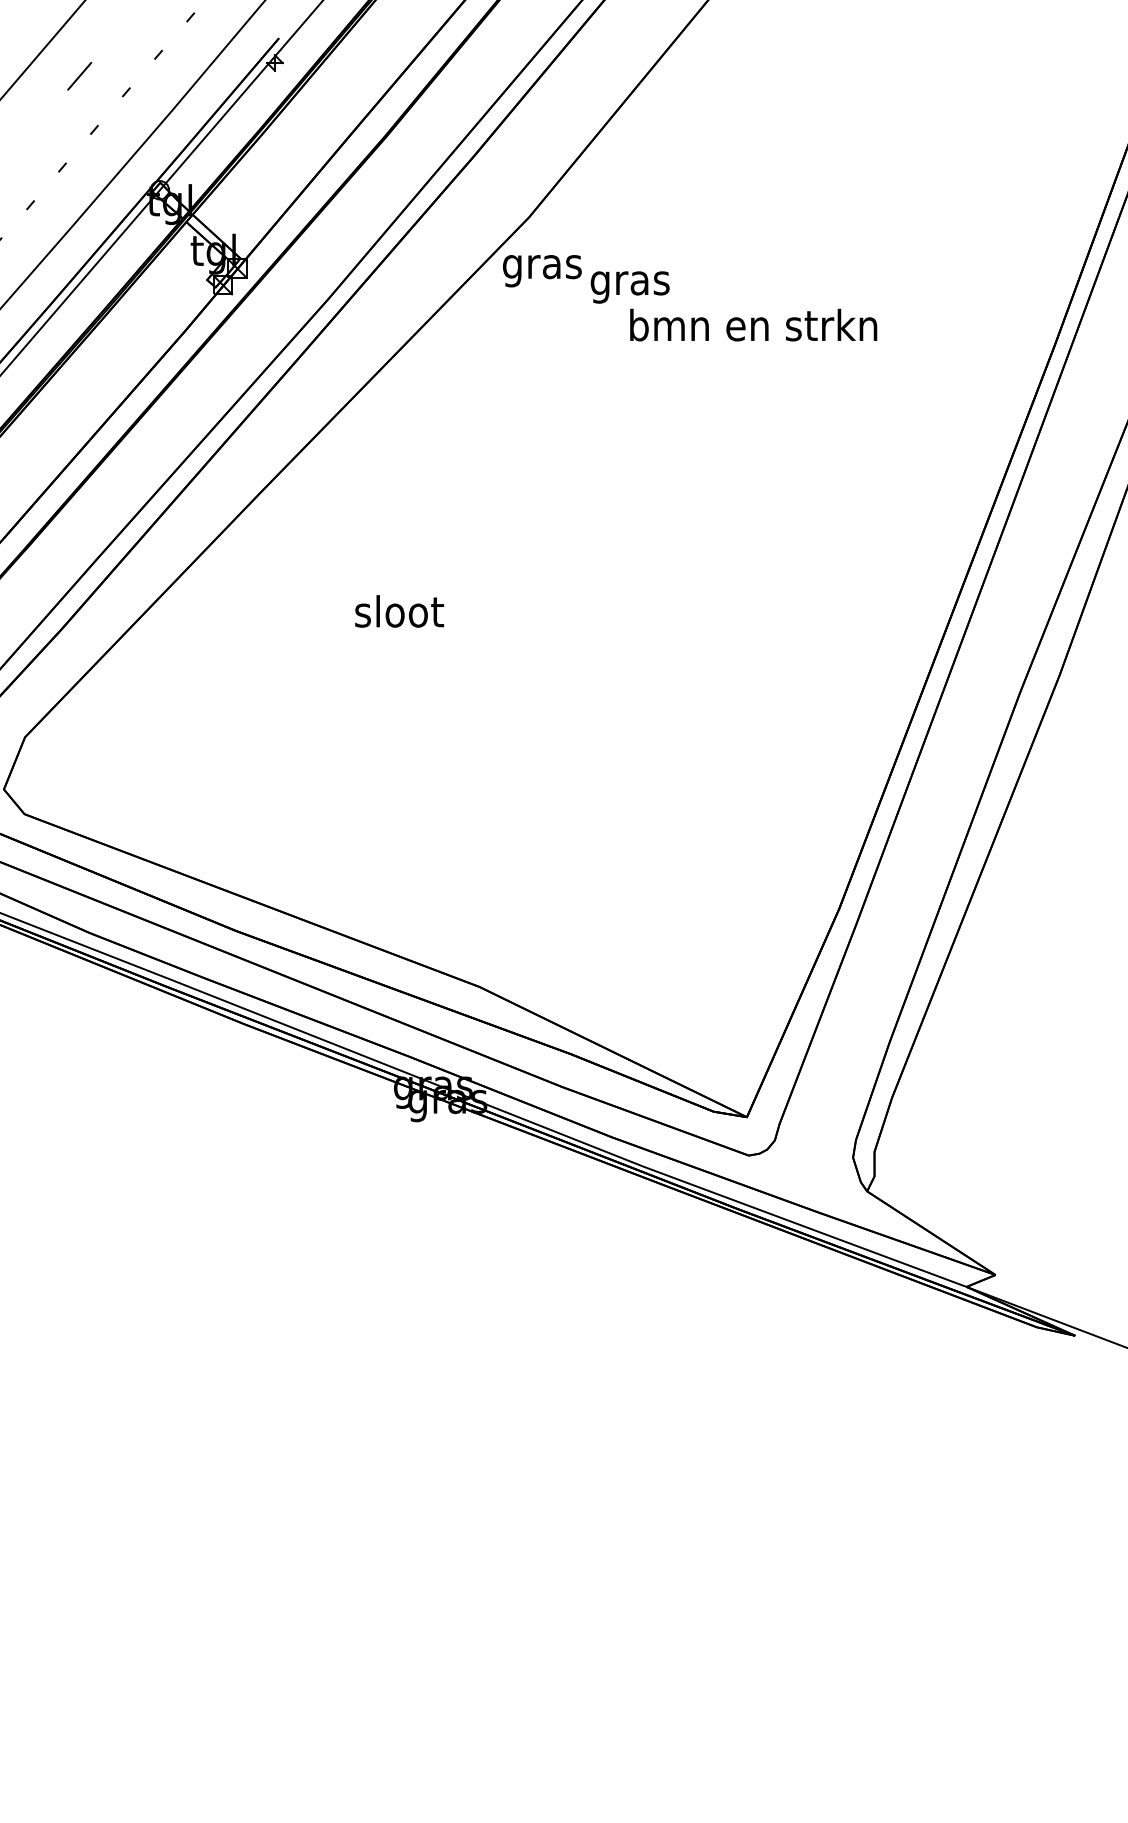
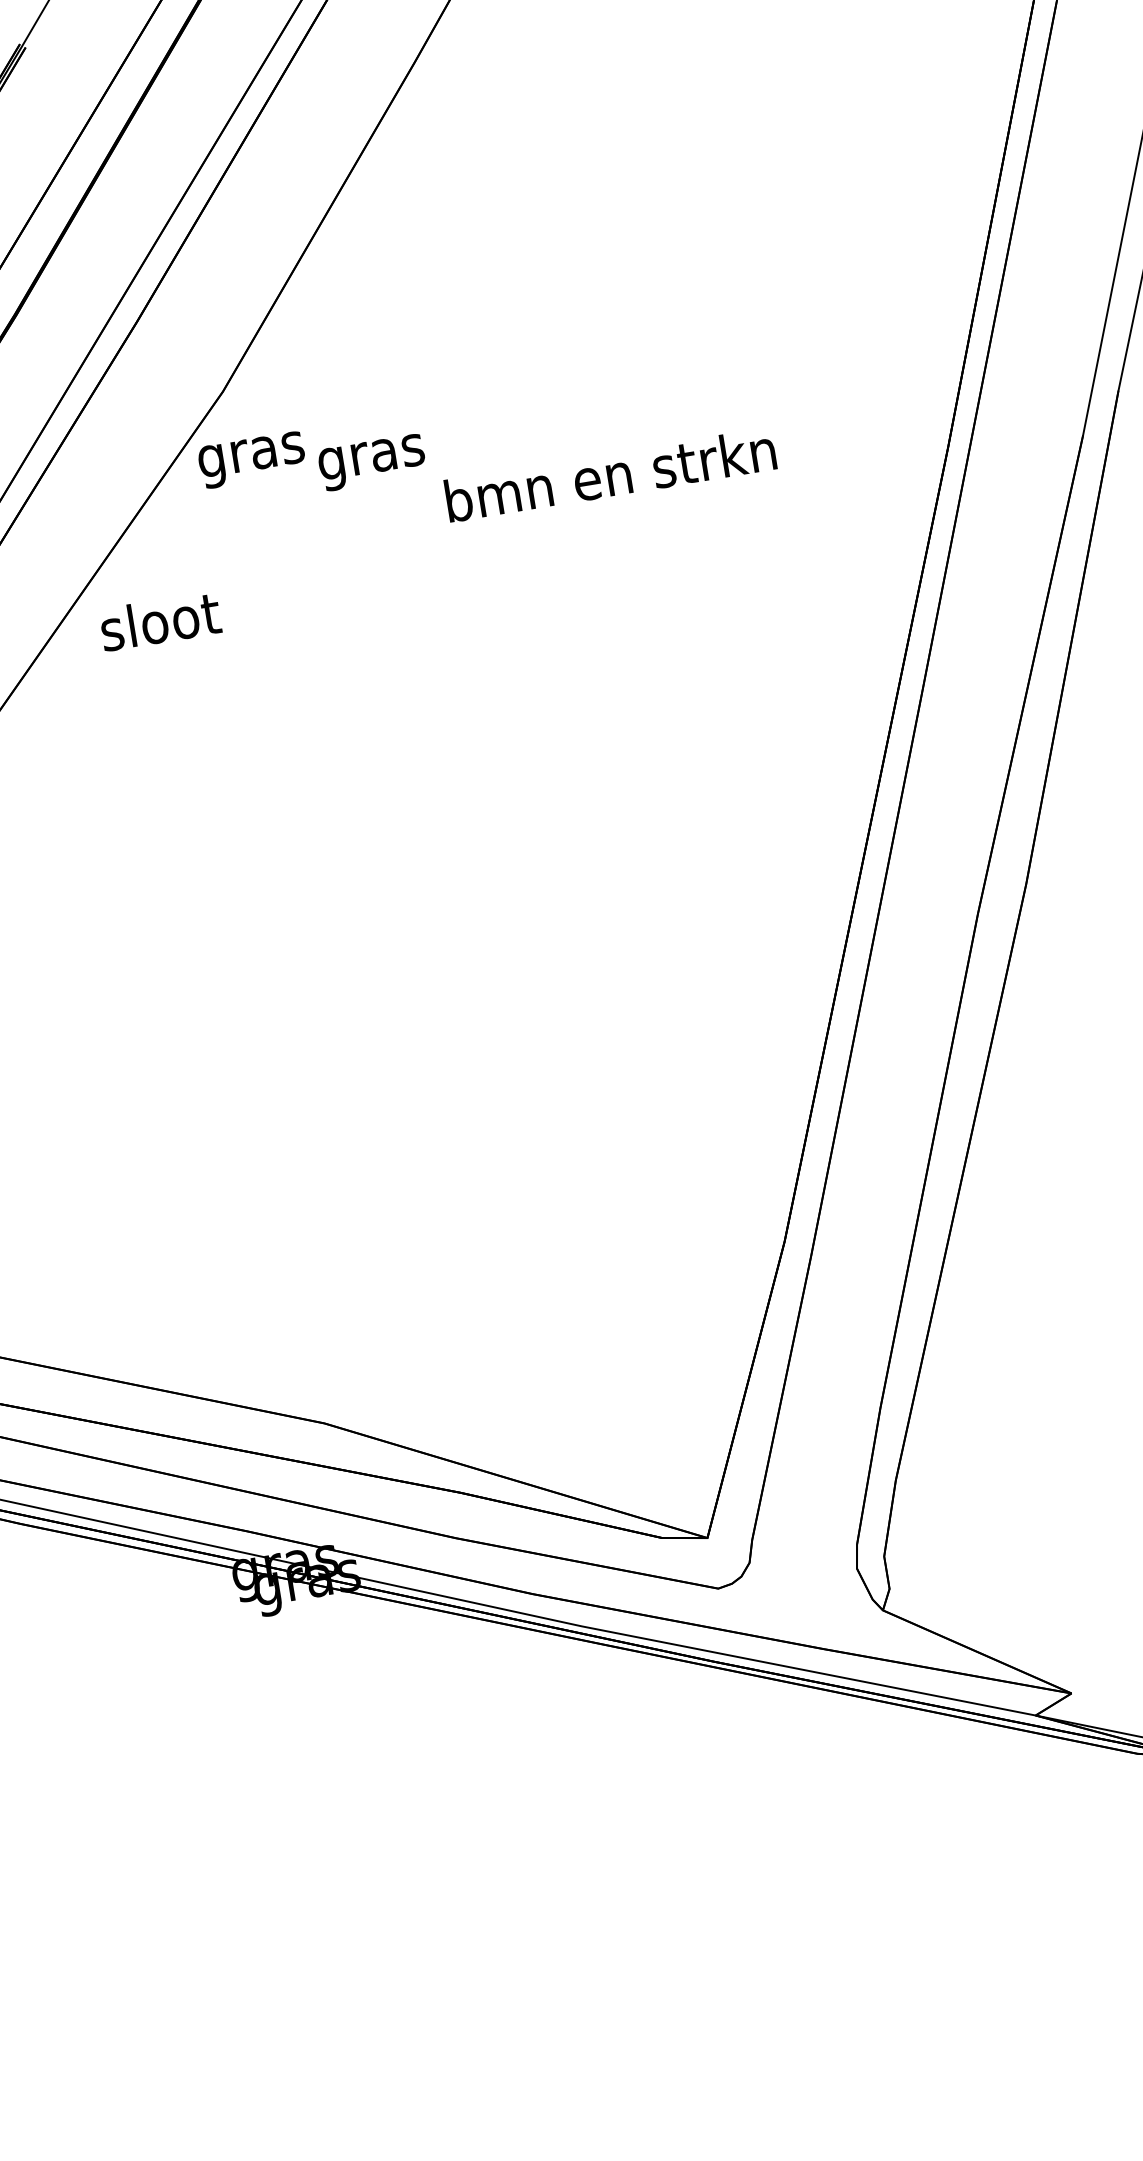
text: (753, 324) -> (610, 474), moved
text: (399, 611) -> (160, 621), moved

